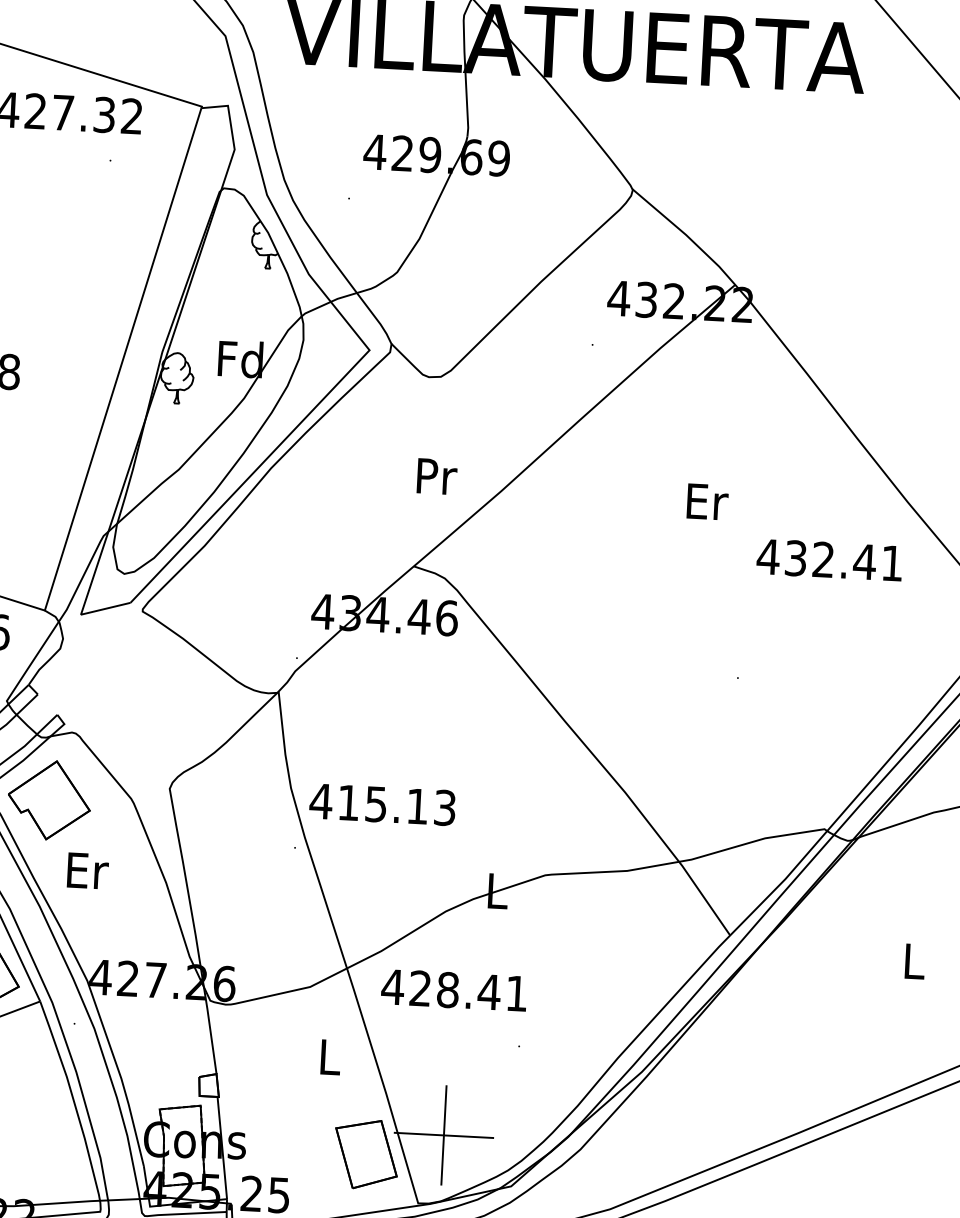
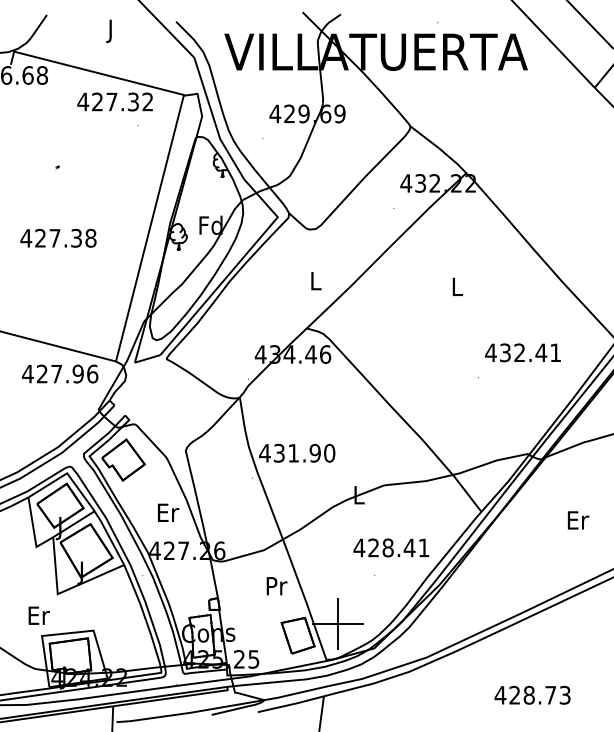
text: (437, 477) -> (316, 281), Pr -> L
text: (706, 501) -> (457, 286), Er -> L
text: (828, 559) -> (522, 352), moved
text: (397, 803) -> (304, 452), 415.13 -> 431.90
text: (87, 870) -> (168, 512), moved
text: (915, 961) -> (578, 520), L -> Er
text: (454, 989) -> (391, 547), moved
text: (329, 1057) -> (276, 586), L -> Pr

